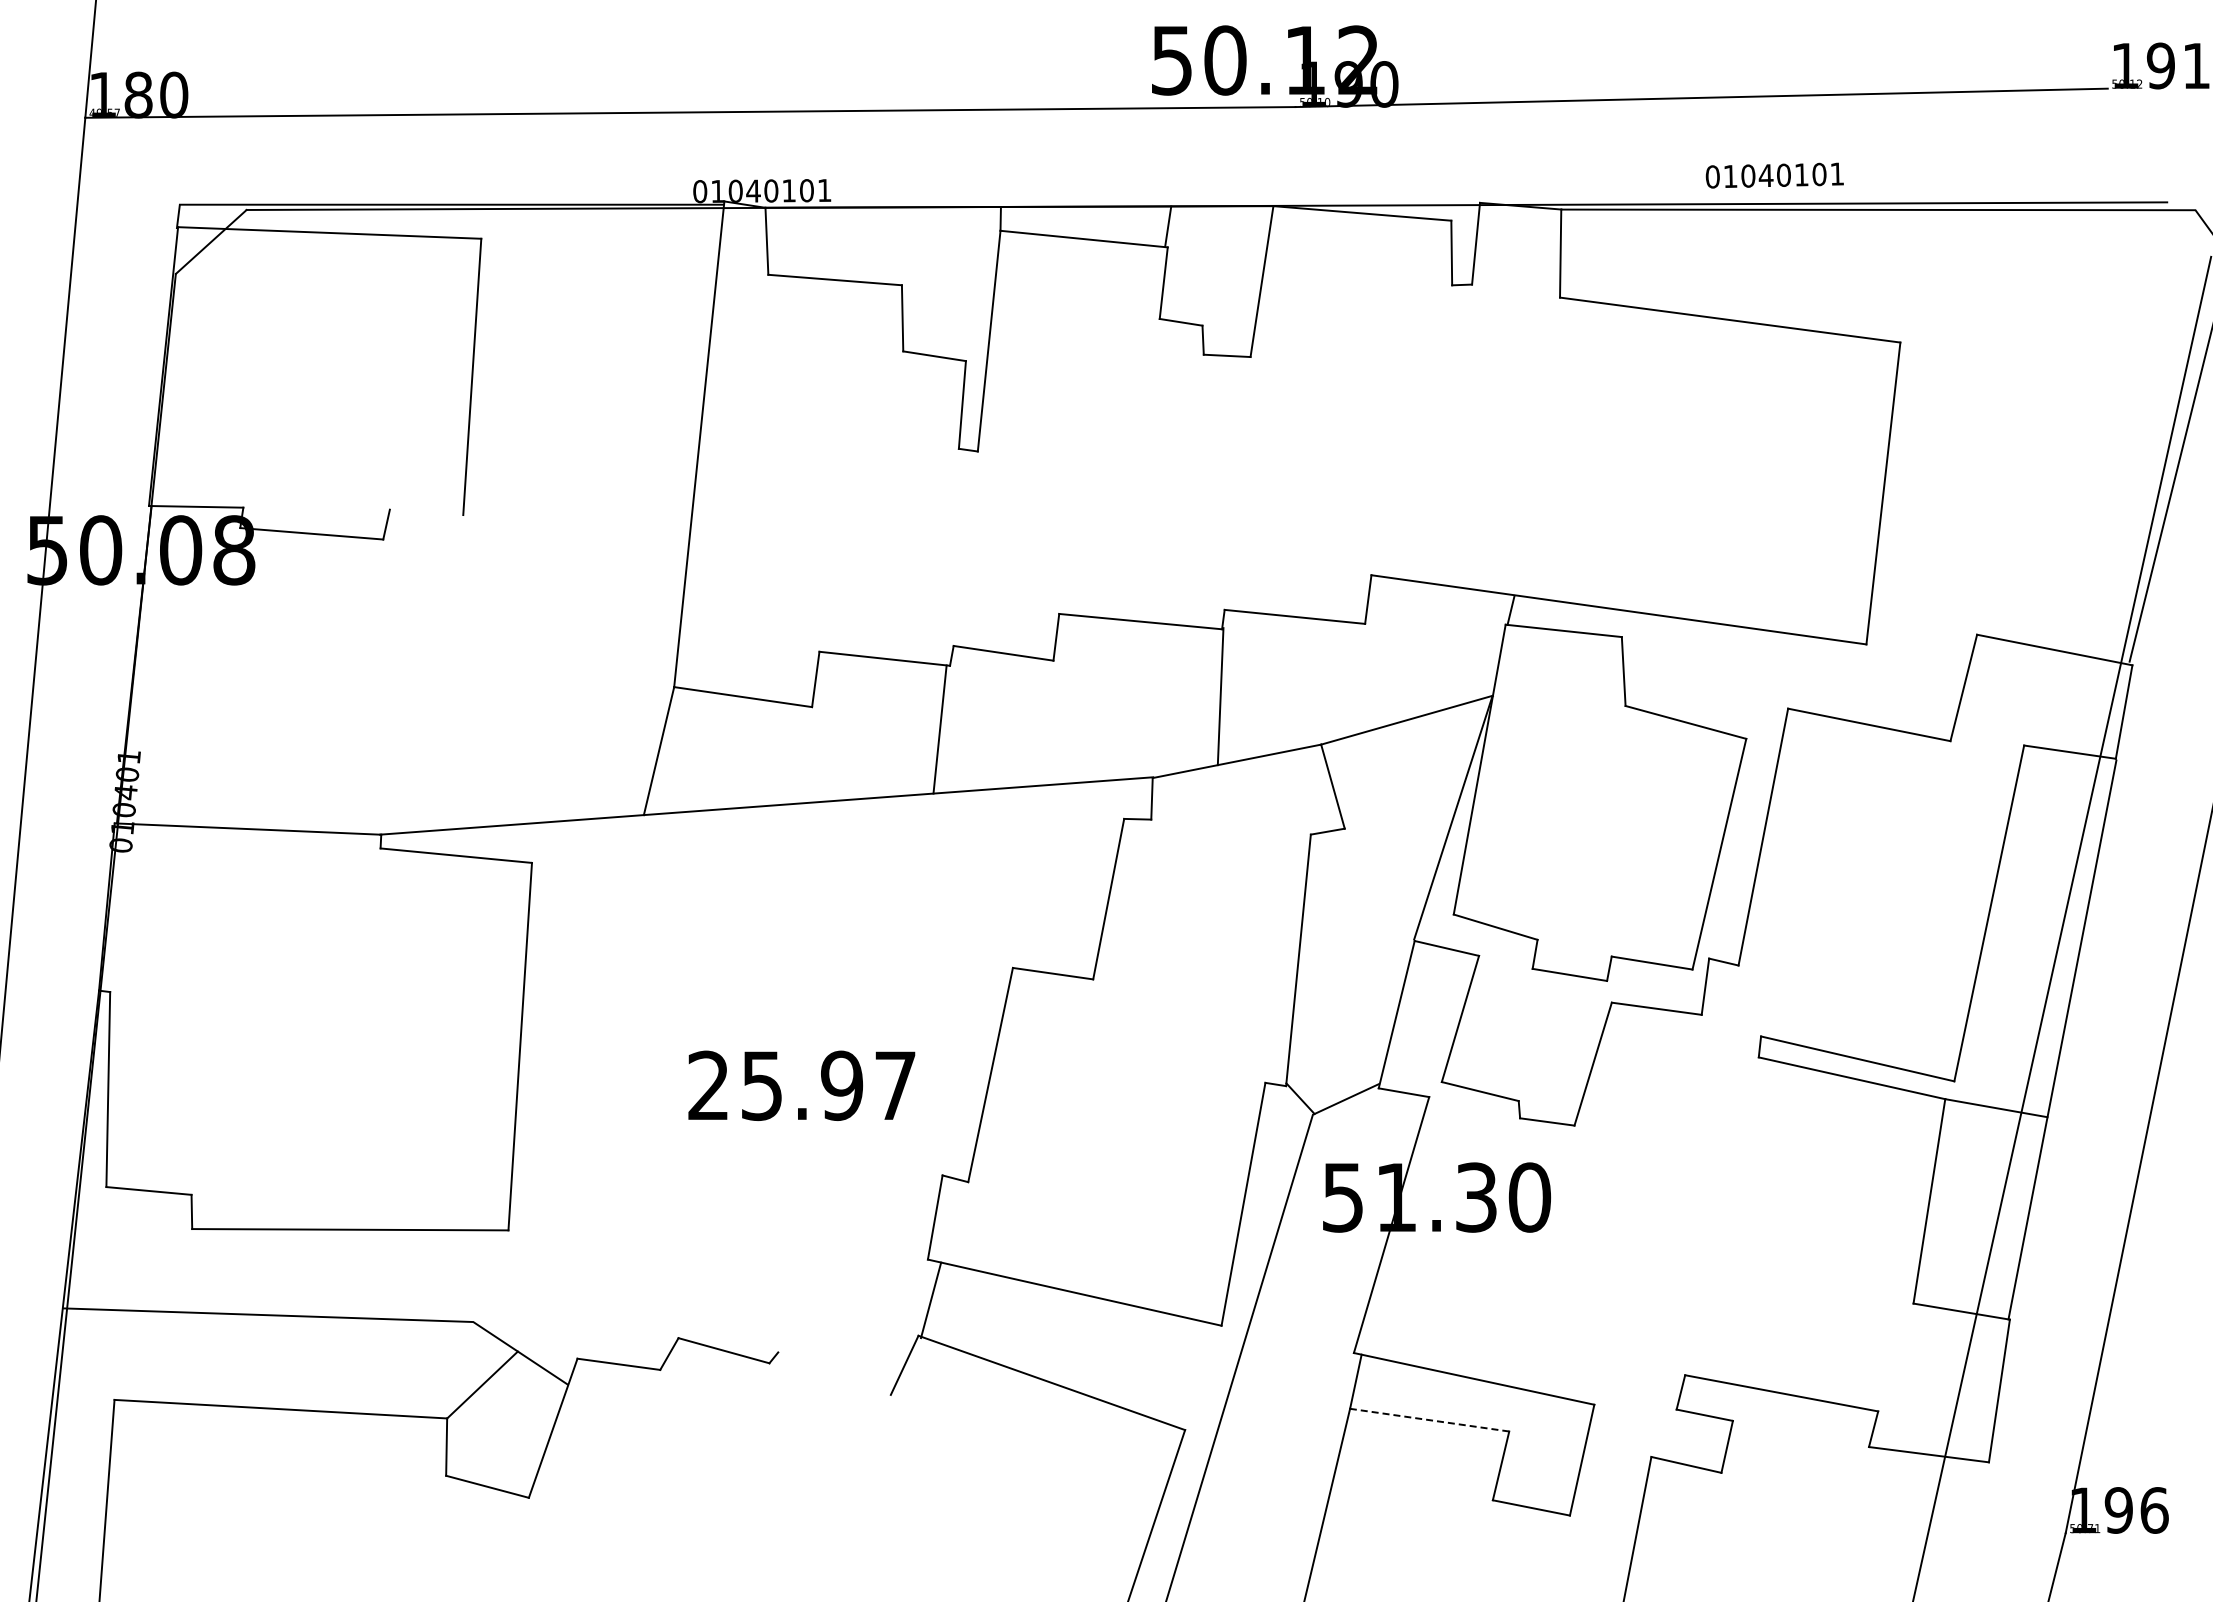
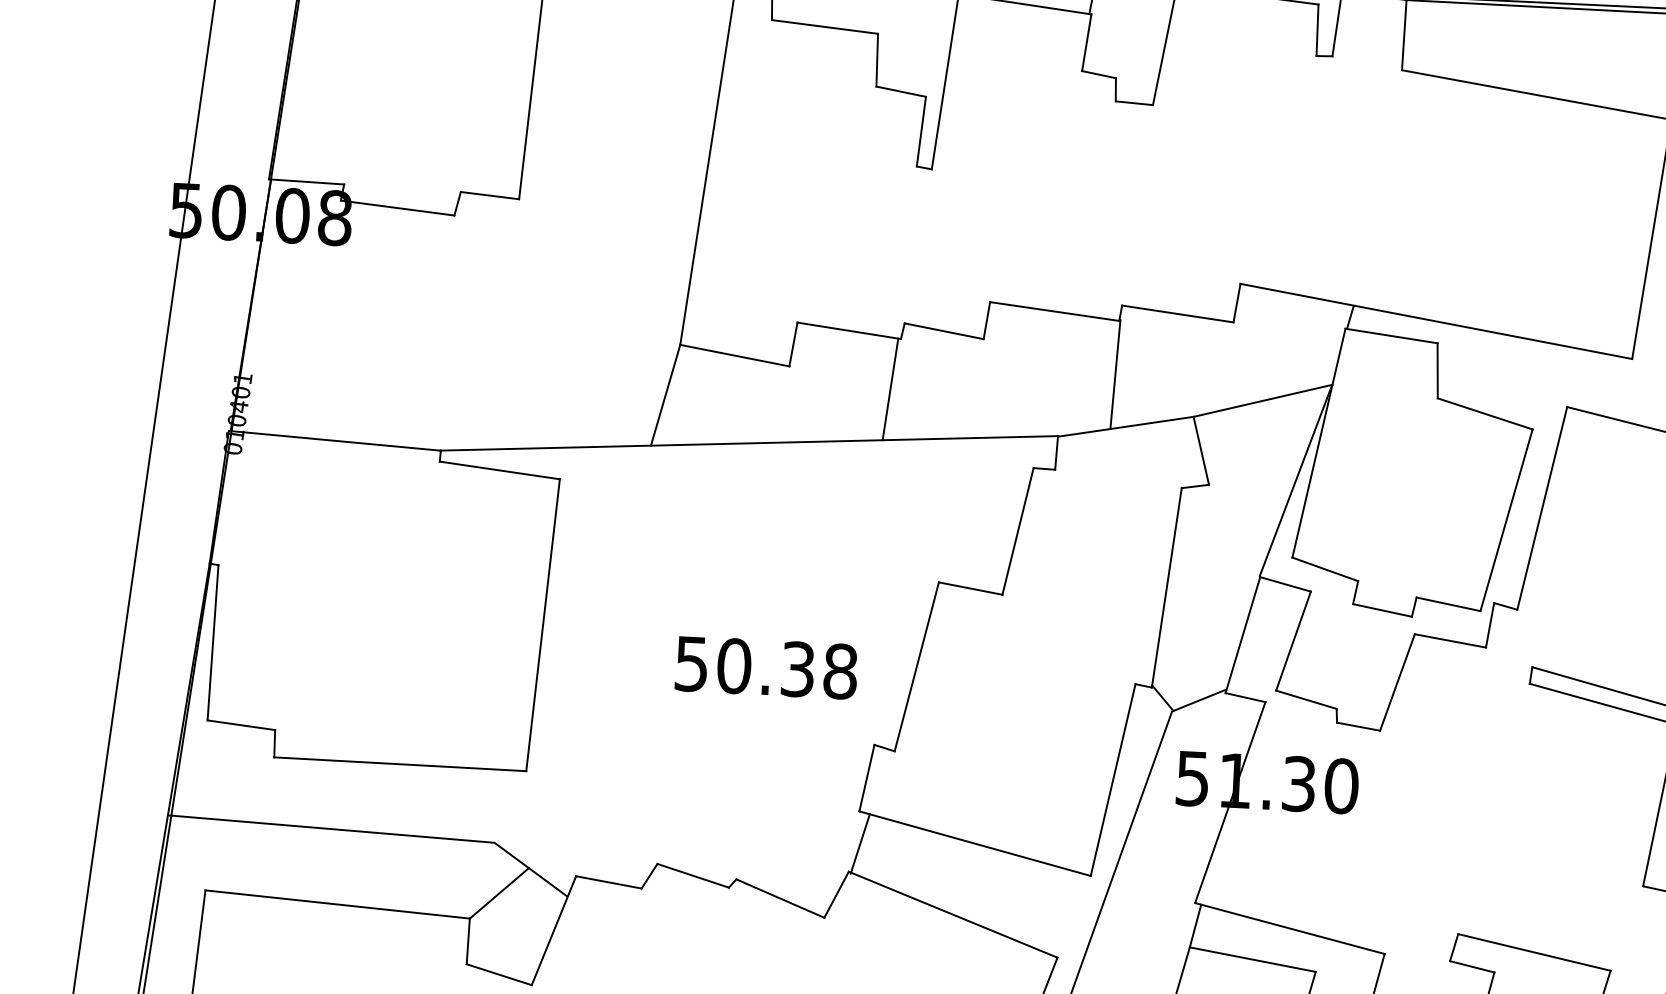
line: (426, 512) -> (489, 195), added
text: (802, 1085) -> (766, 667), 25.97 -> 50.38
line: (834, 1373) -> (780, 898), added
line: (1429, 1420) -> (1252, 959), dashed -> solid

